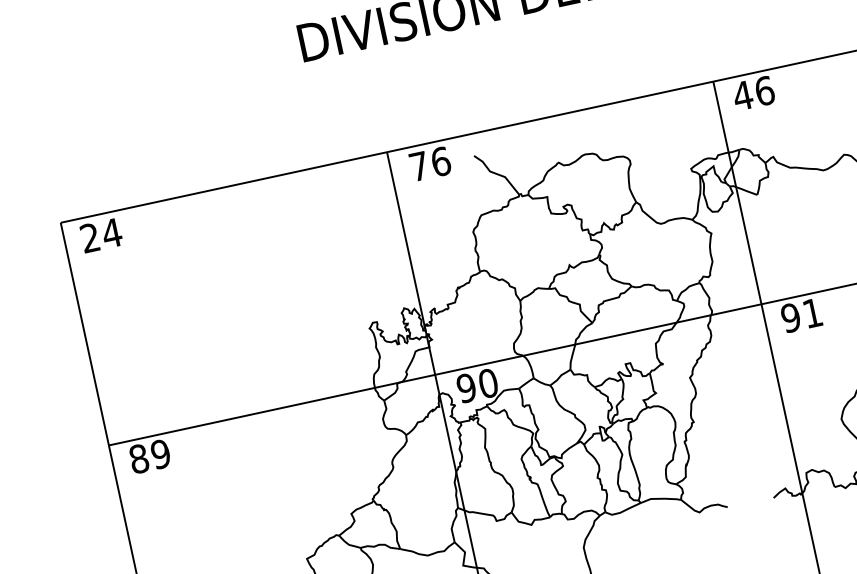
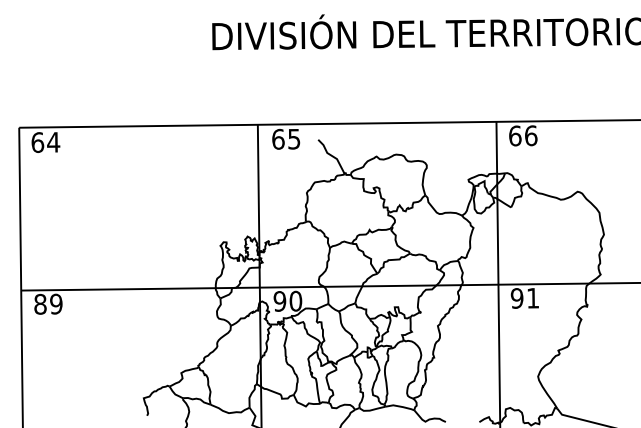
text: (741, 95) -> (514, 135), 46 -> 66
text: (430, 162) -> (286, 138), 76 -> 65
text: (89, 237) -> (37, 142), 24 -> 64

